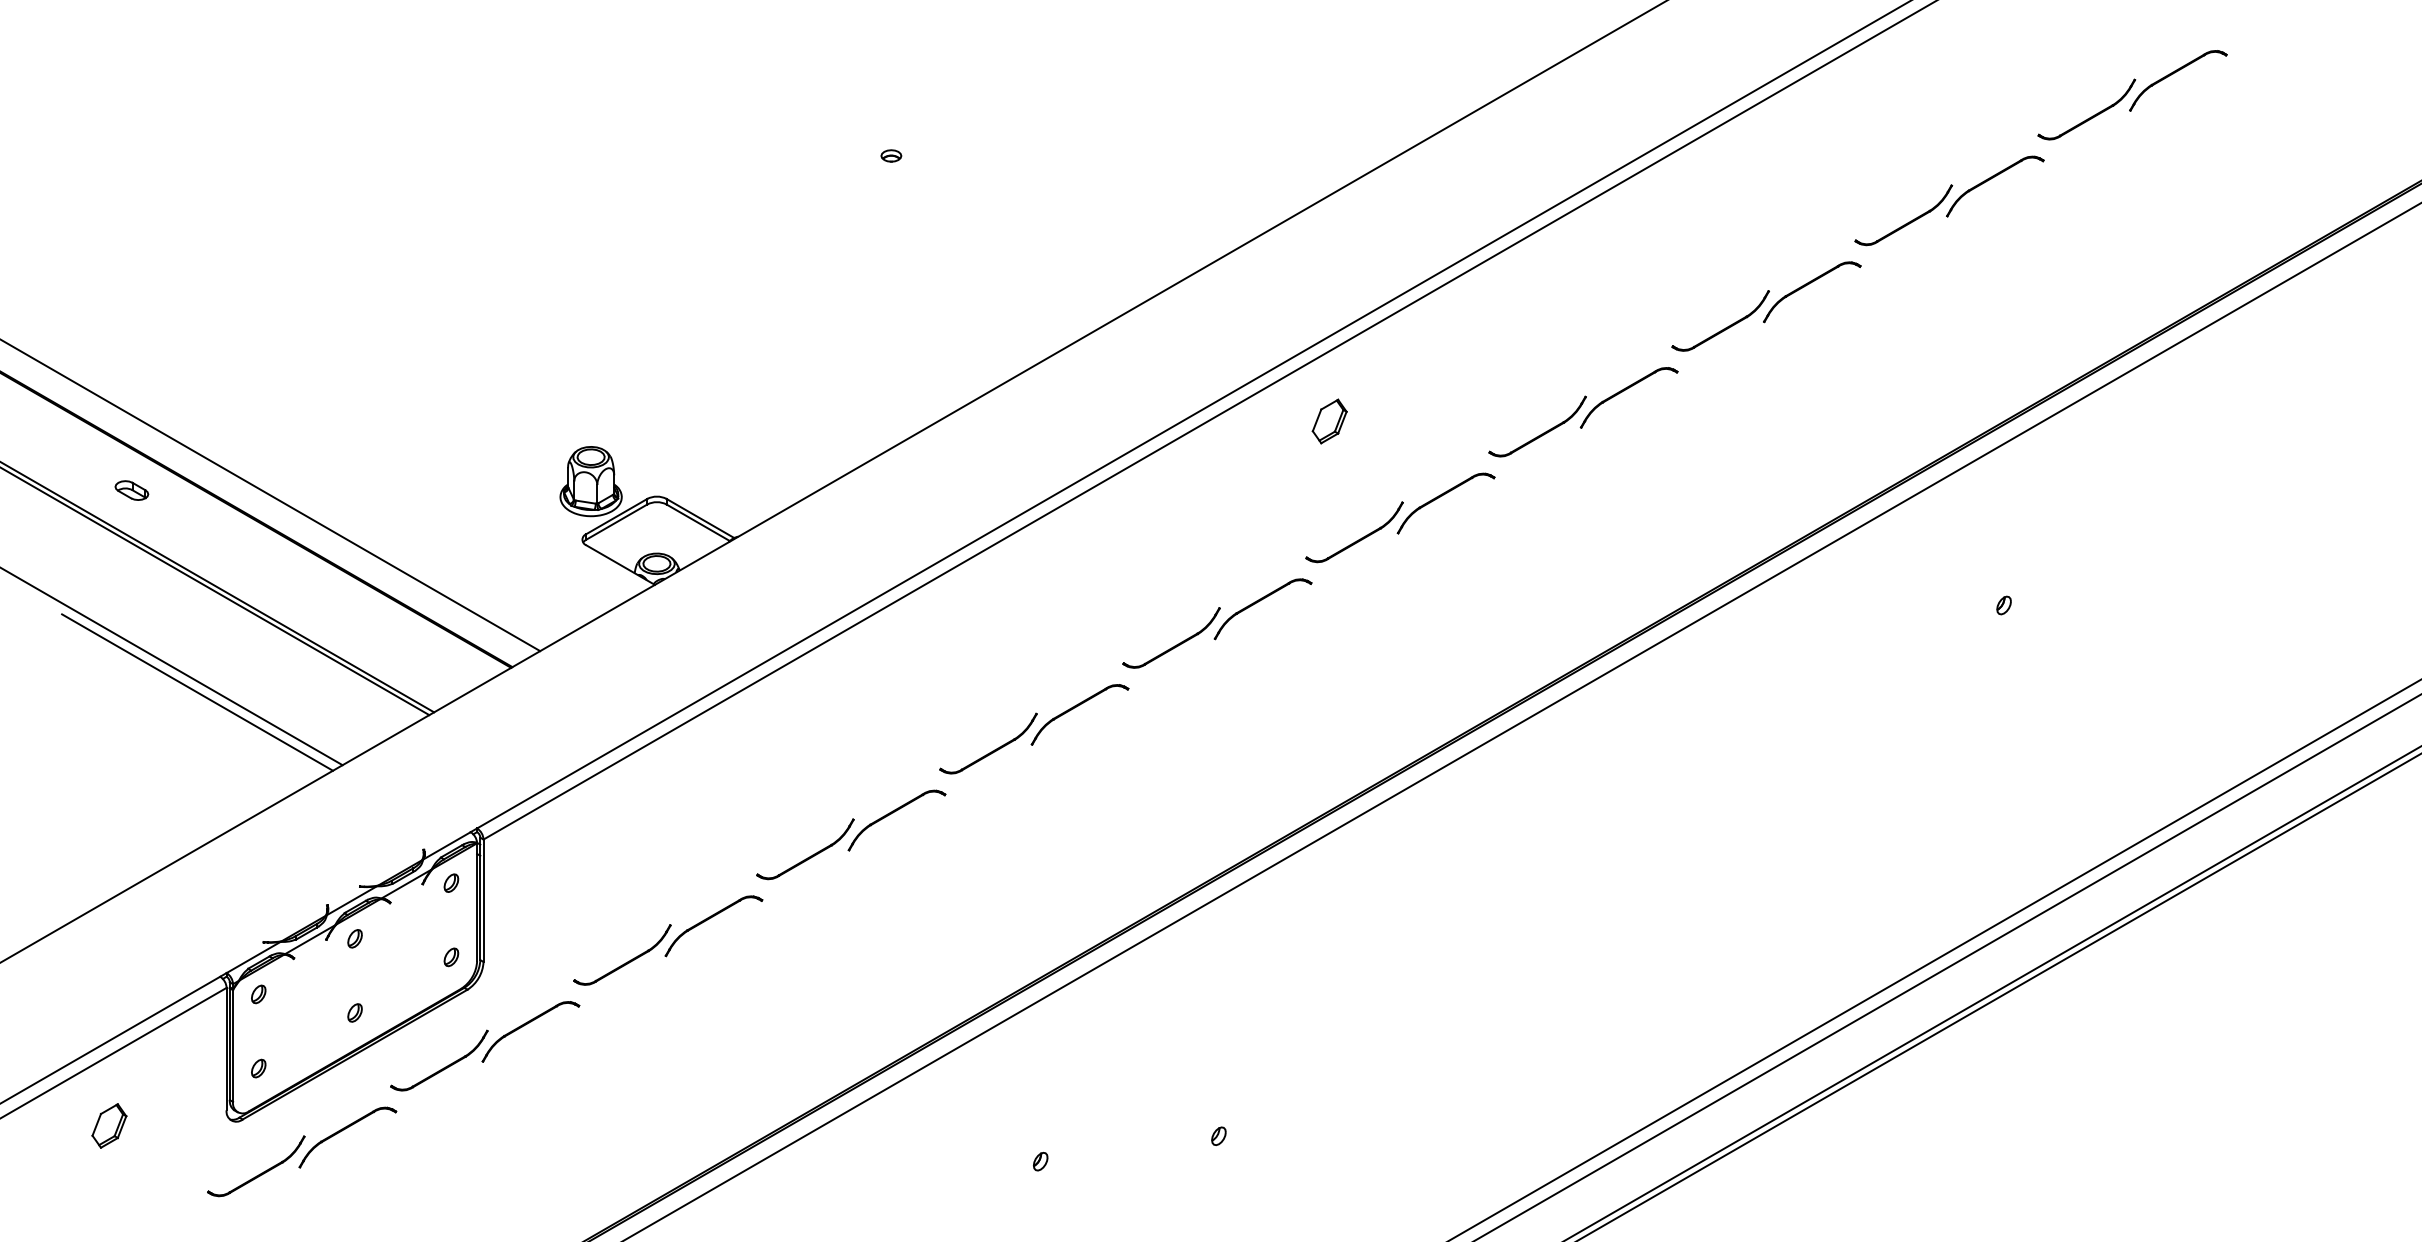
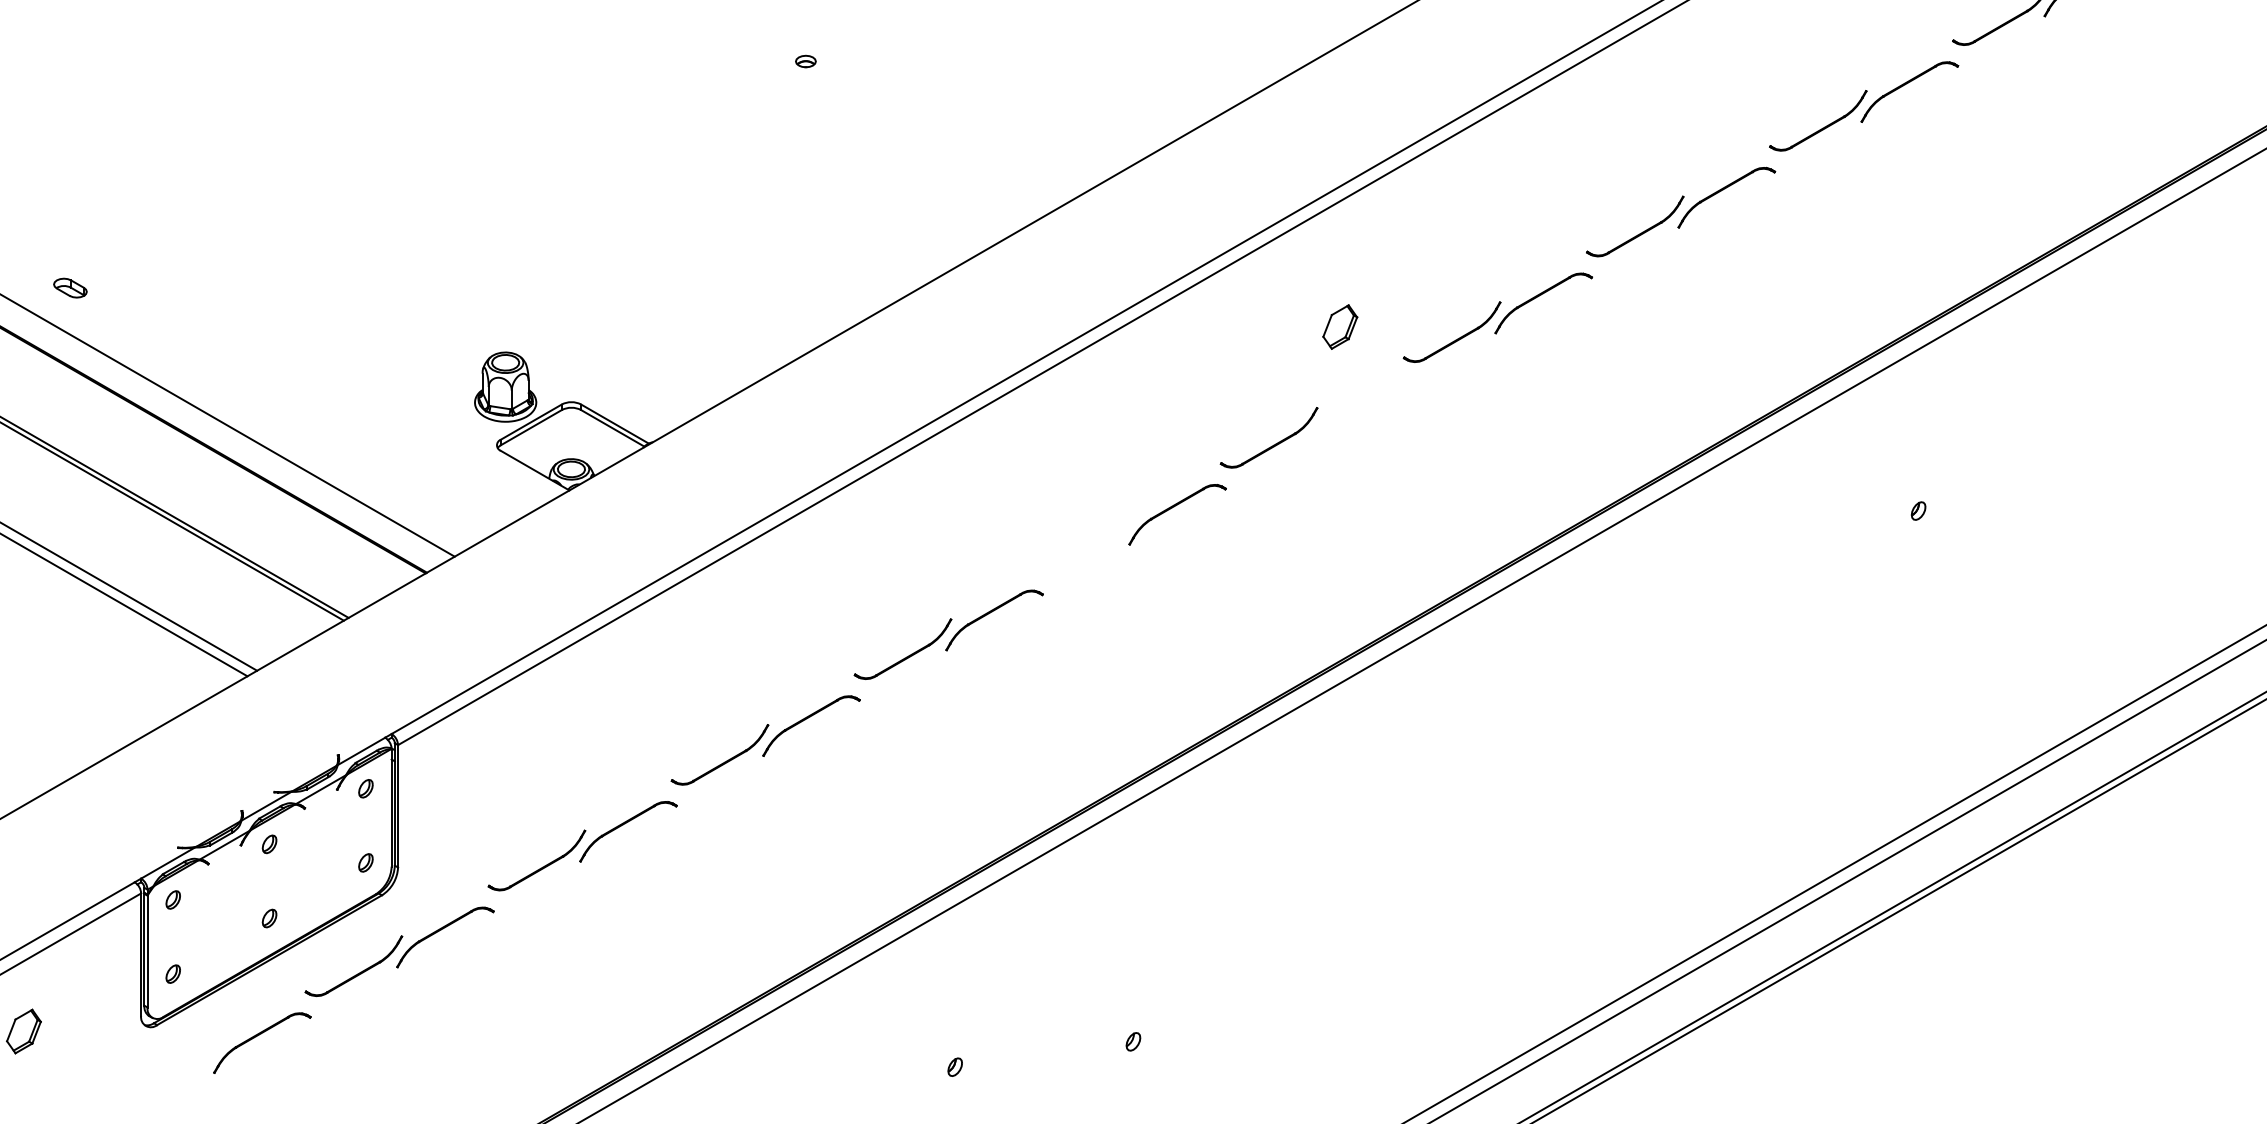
part: (1329, 421) -> (1340, 327), moved
part: (131, 490) -> (70, 288), moved
part: (1442, 496) -> (1357, 402), removed
part: (1174, 645) -> (1089, 551), removed
part: (261, 1172) -> (176, 1078), removed

